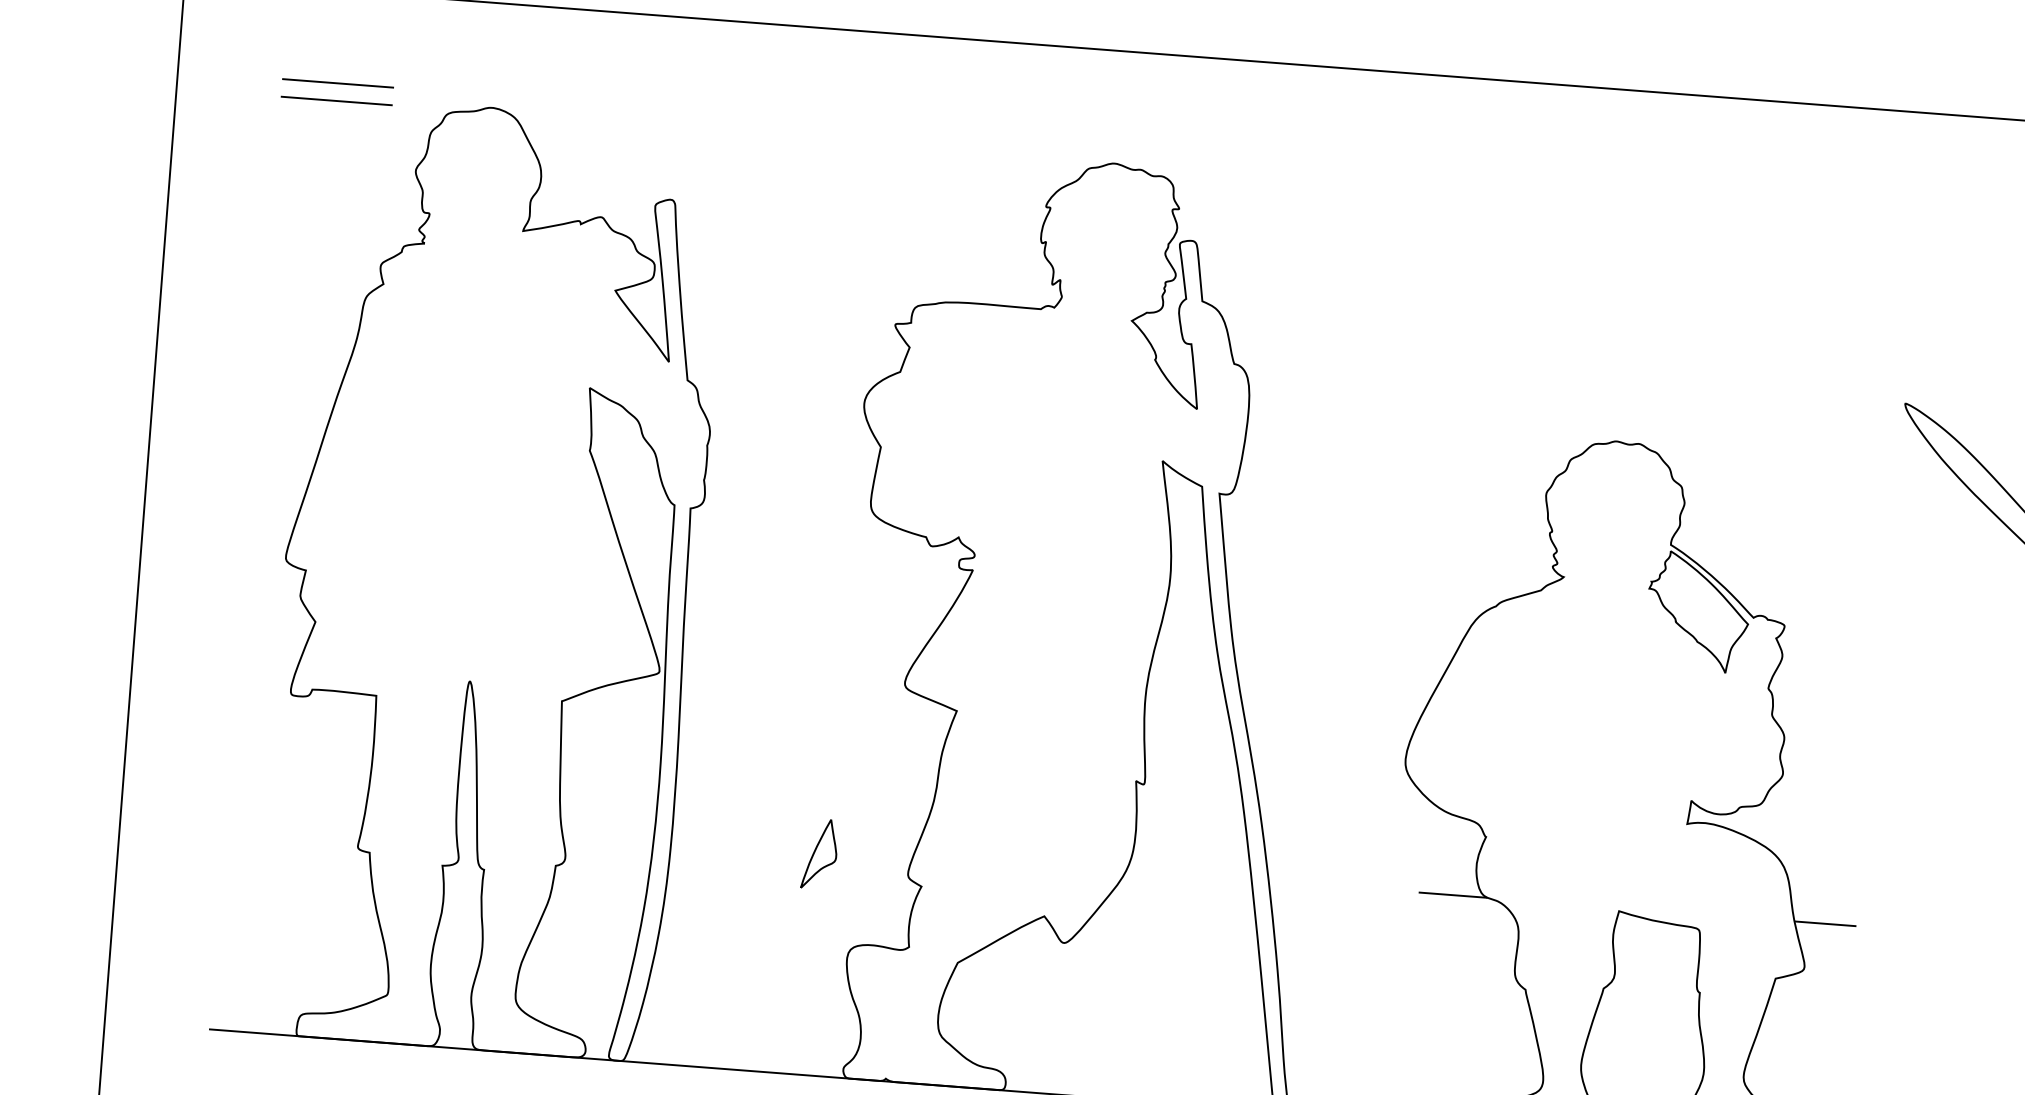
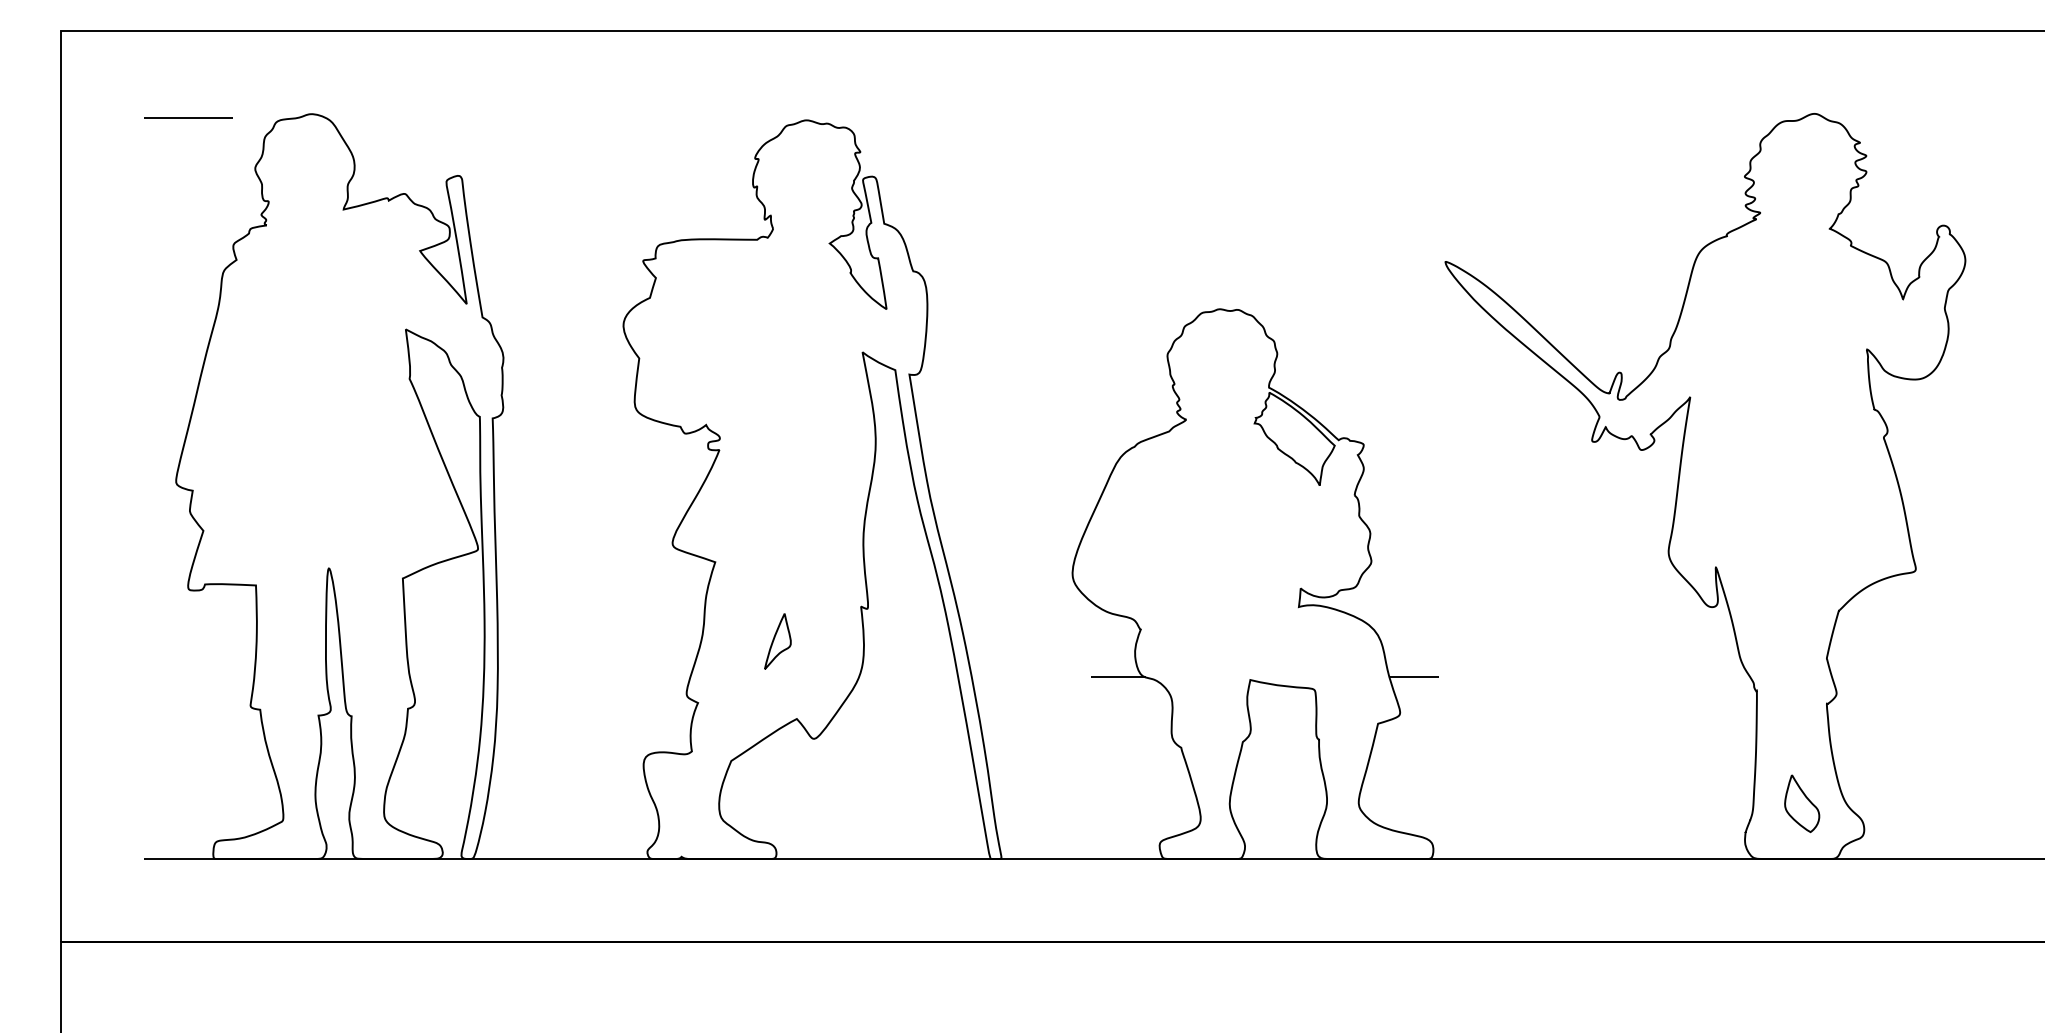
line: (338, 82) -> (188, 103), removed
part: (819, 854) -> (777, 641), moved

